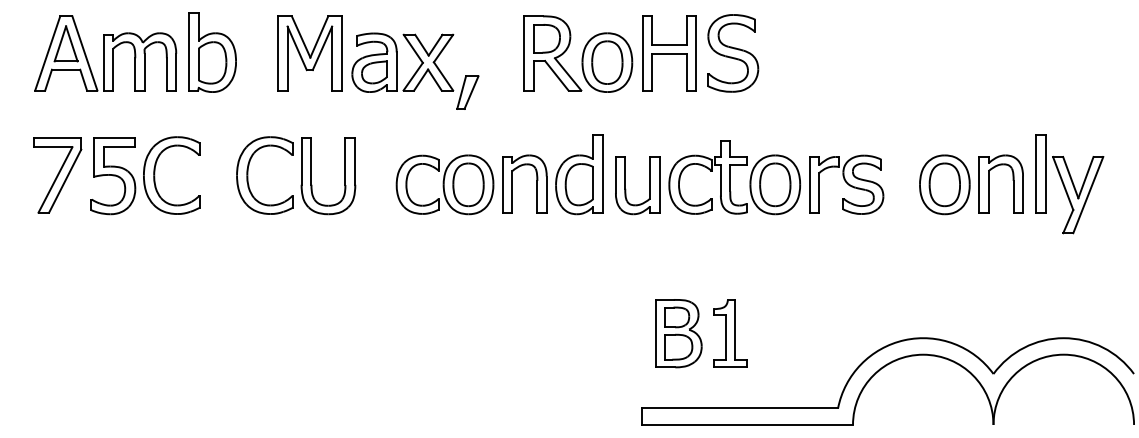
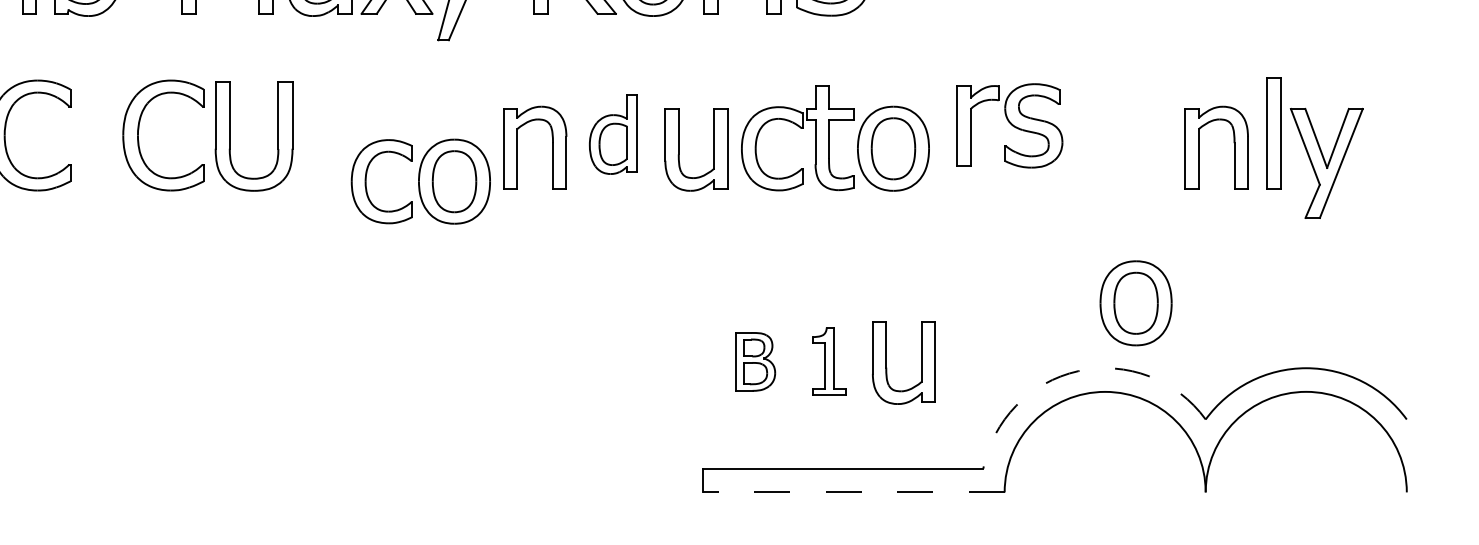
part: (579, 174) -> (613, 134), size x0.7
part: (444, 184) -> (420, 181), moved
part: (846, 184) -> (1009, 125), moved
part: (944, 184) -> (1135, 302), moved
part: (678, 333) -> (754, 361), size x0.6
part: (730, 333) -> (829, 361), size x0.7
part: (771, 338) -> (888, 368), added
arc: (904, 340) -> (1078, 371), solid -> dashed
line: (747, 424) -> (853, 491), solid -> dashed

